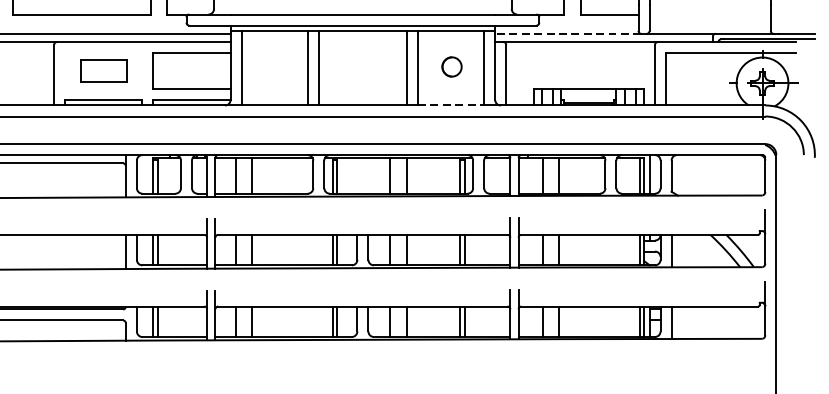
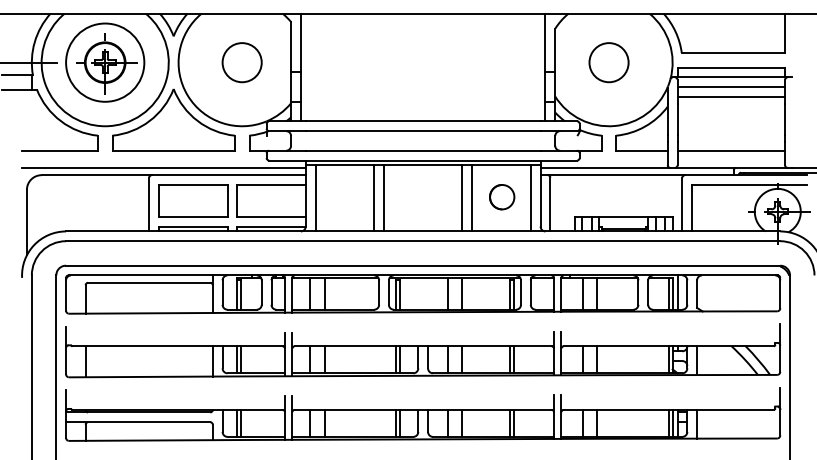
line: (710, 14) -> (731, 150), added
line: (568, 33) -> (605, 167), dashed -> solid
circle: (452, 67) -> (502, 197), size x1.43
part: (104, 70) -> (193, 200), size x1.67
line: (451, 105) -> (501, 231), dashed -> solid

